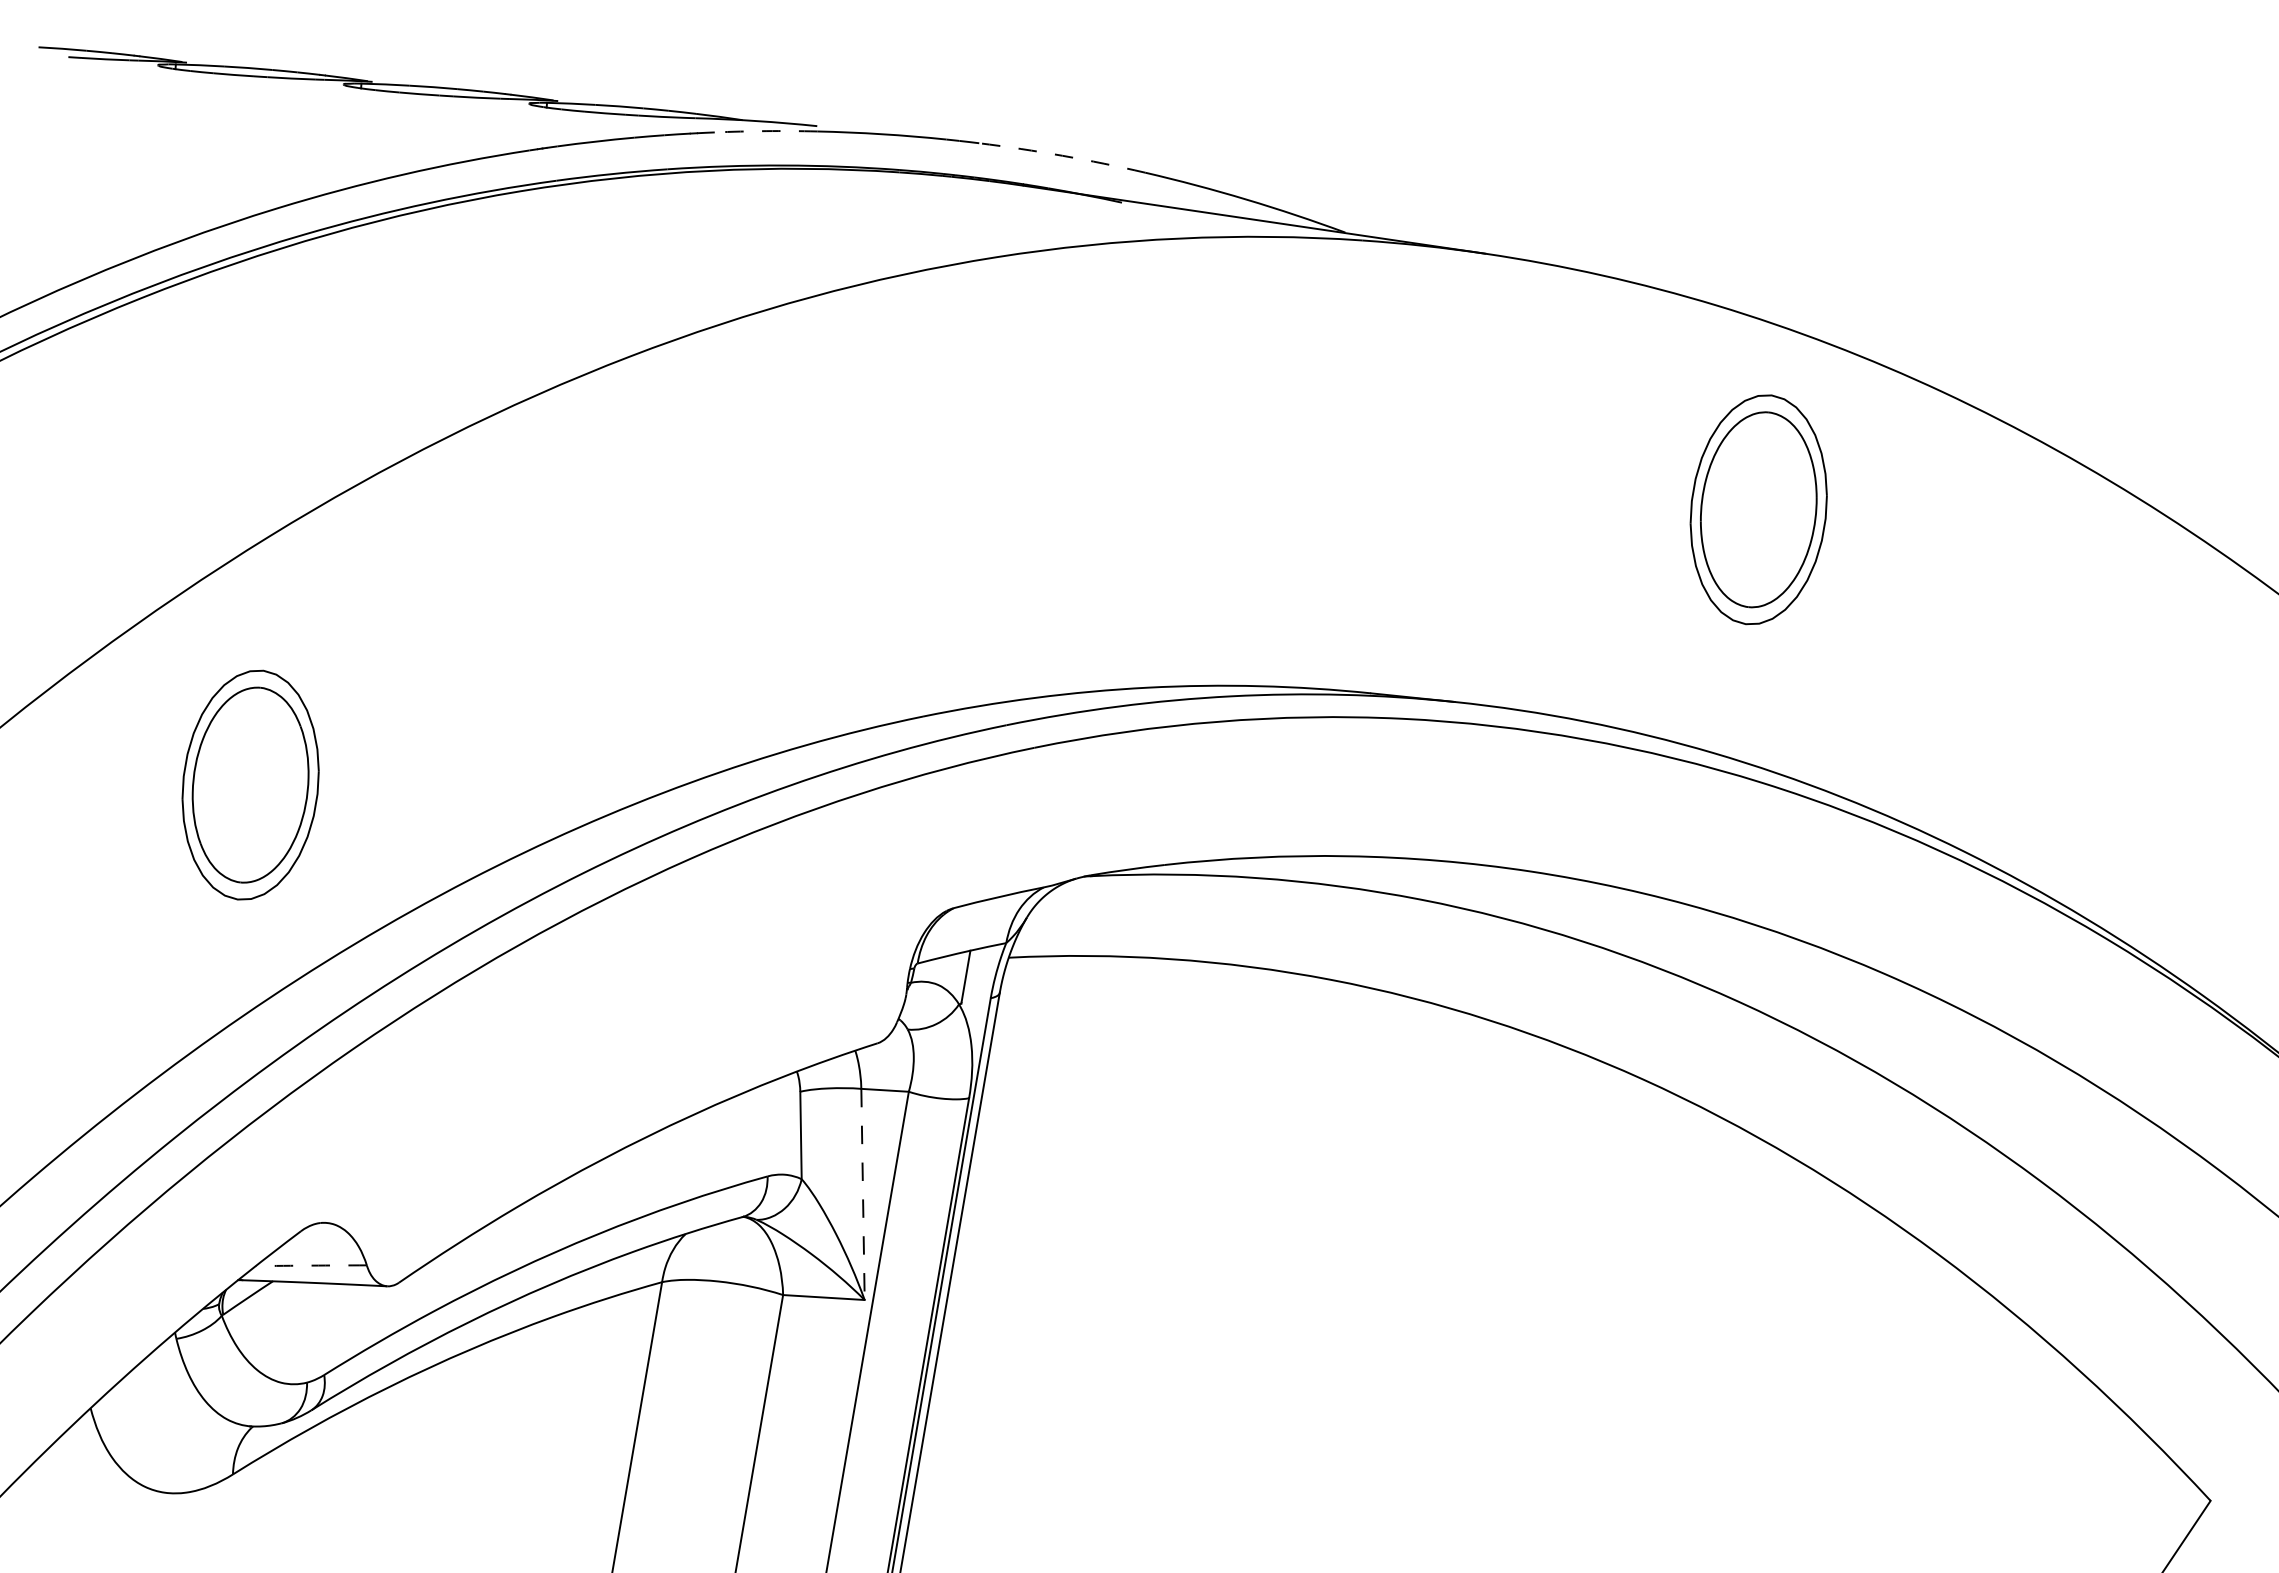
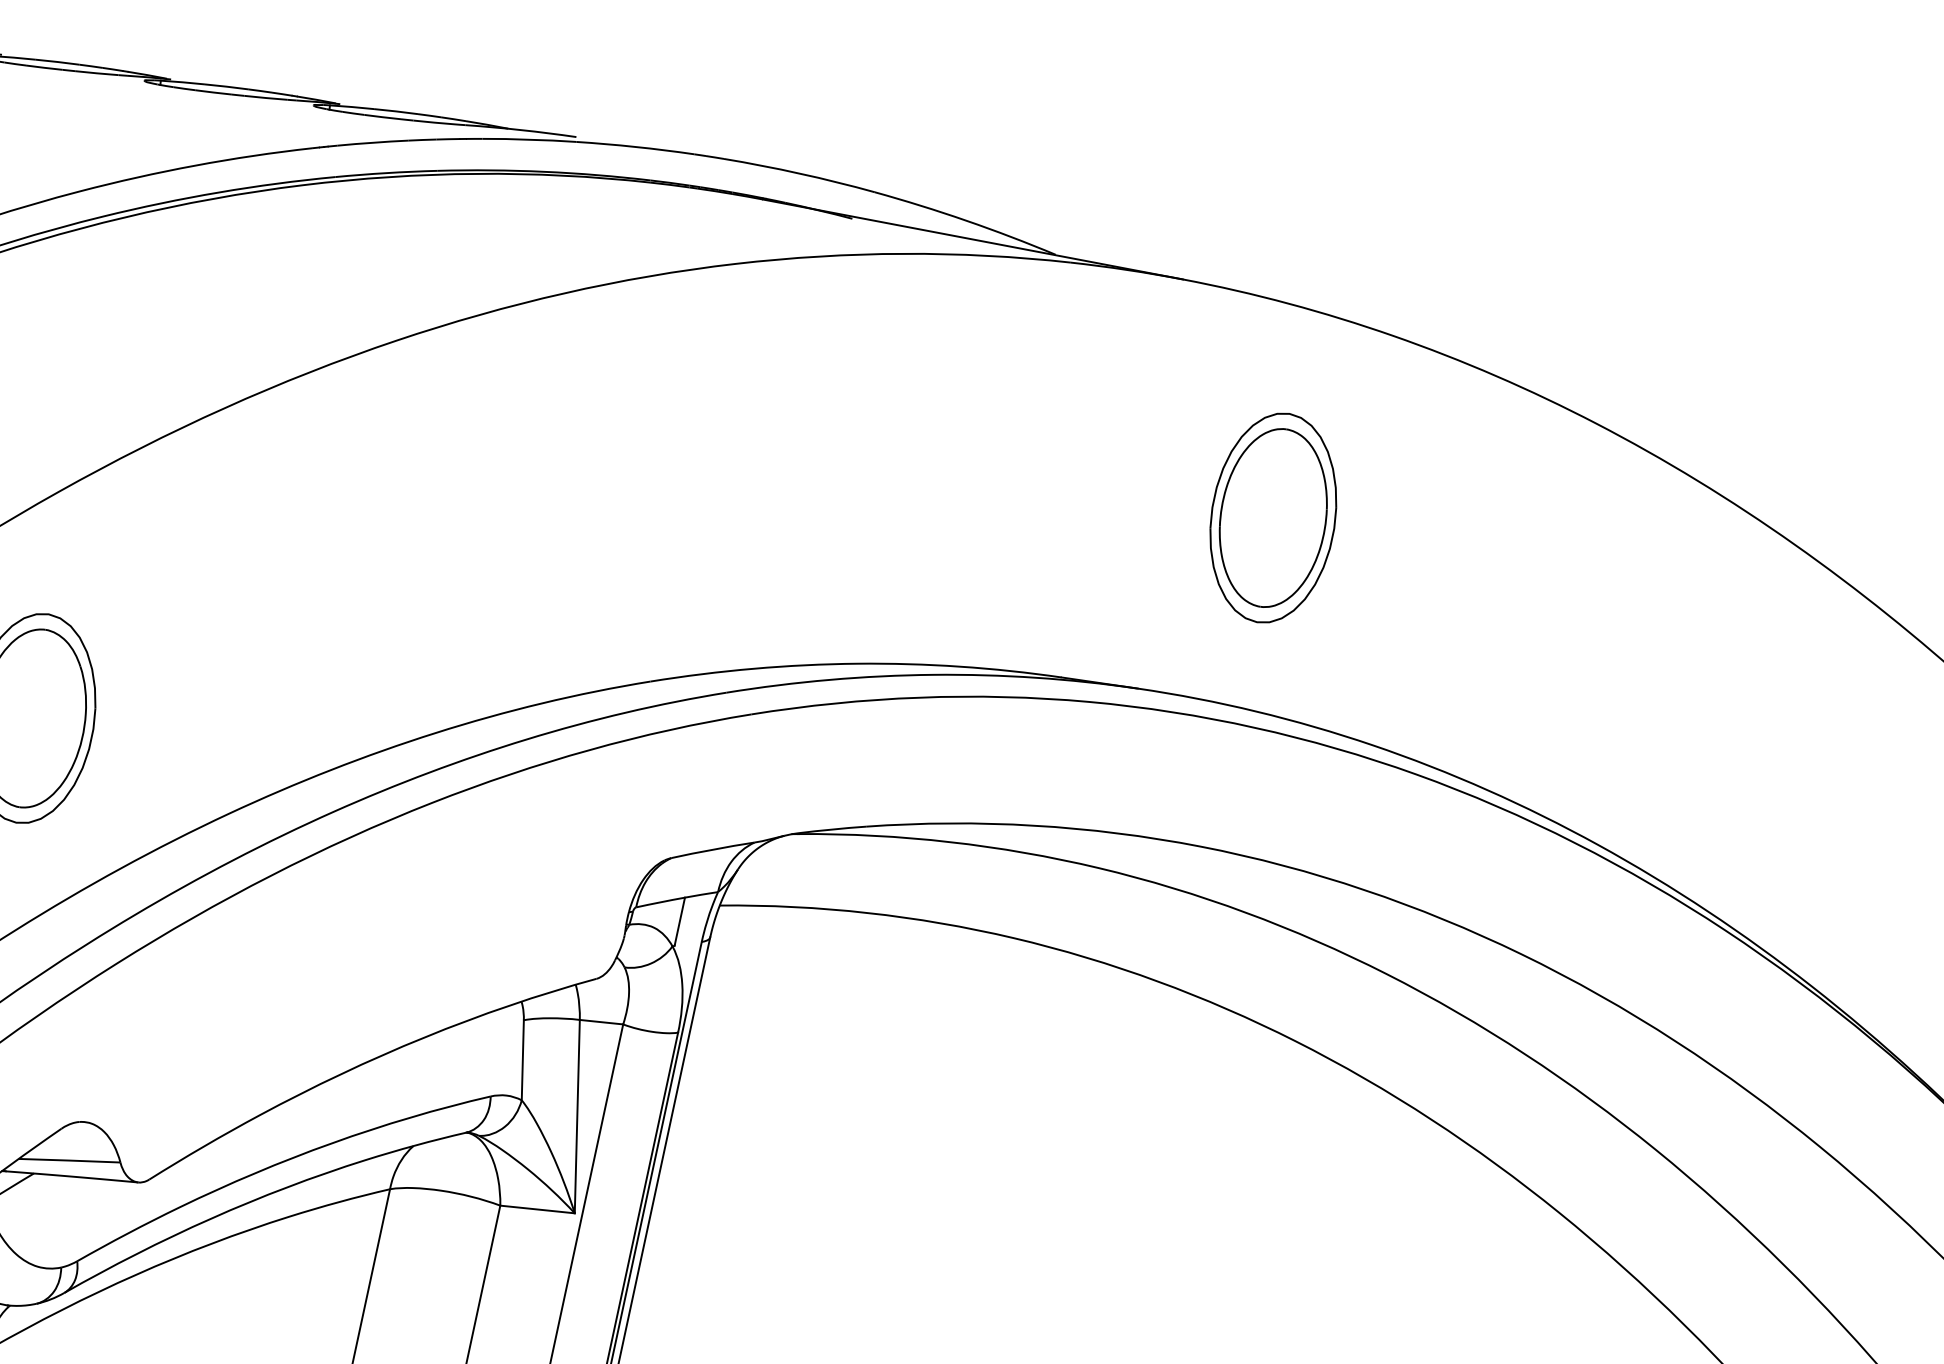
arc: (766, 131) -> (529, 140), dashed -> solid
arc: (1062, 155) -> (799, 173), dashed -> solid
part: (1758, 509) -> (1273, 517), moved
line: (863, 1194) -> (577, 1116), dashed -> solid
arc: (311, 1265) -> (69, 1160), dashed -> solid

